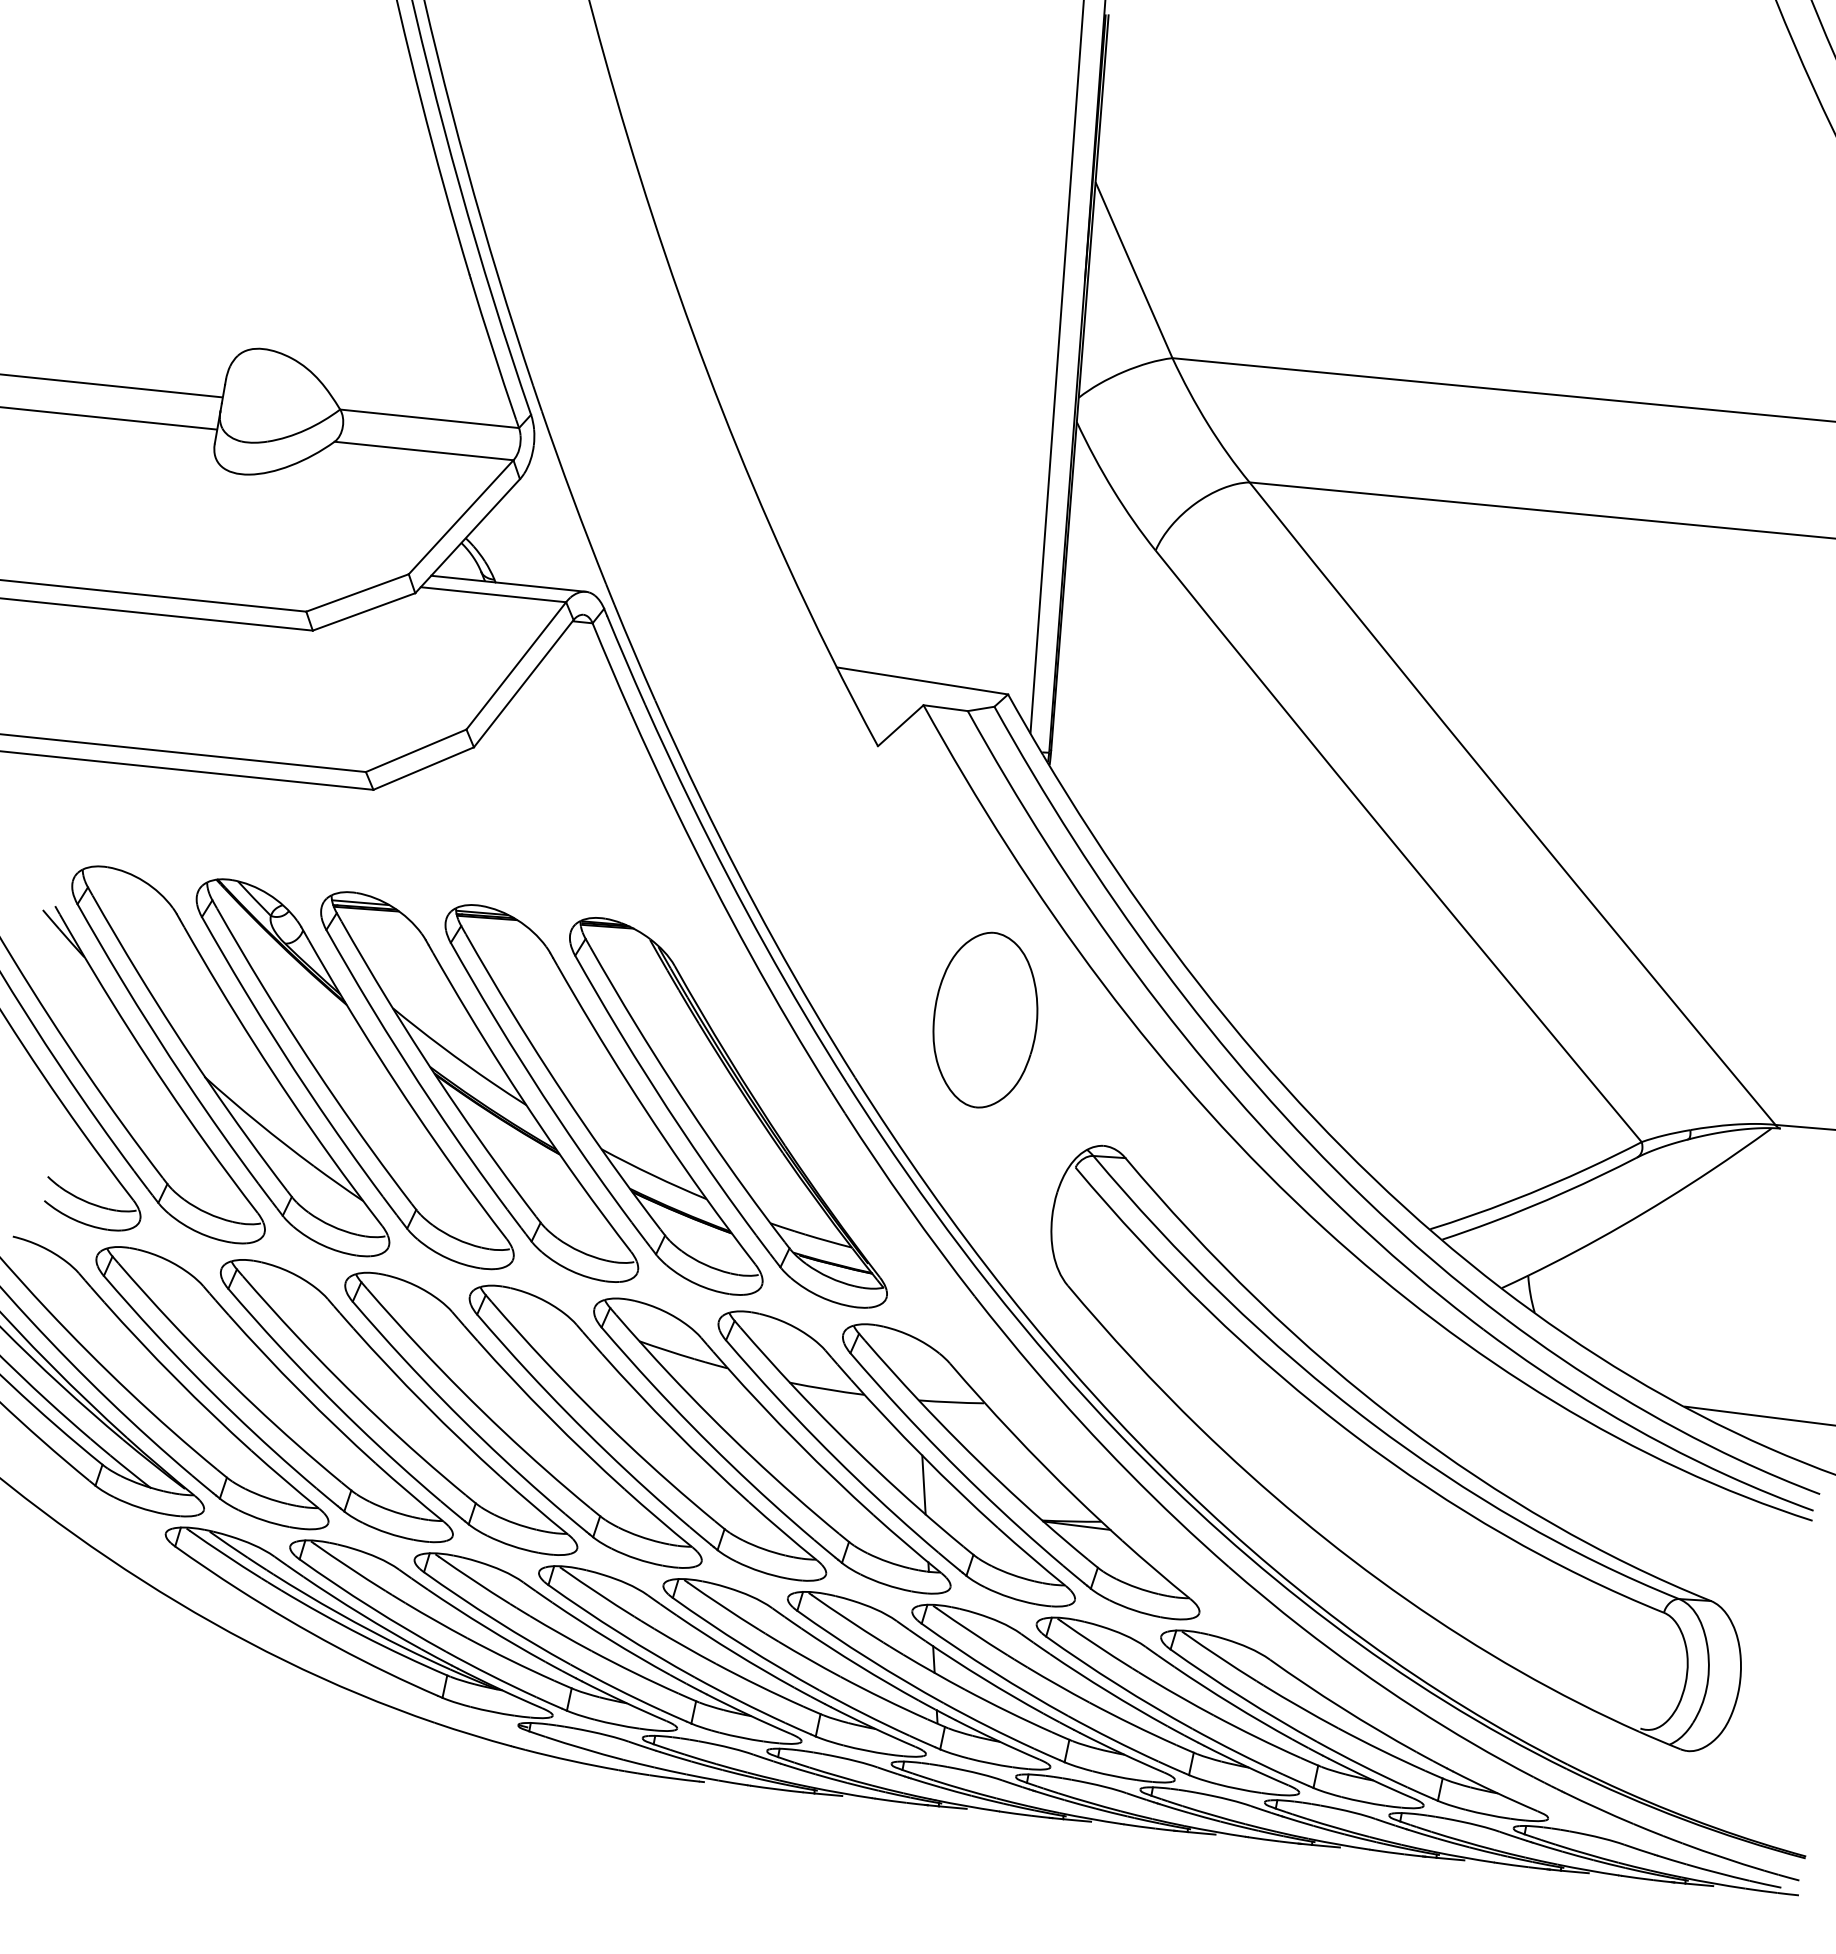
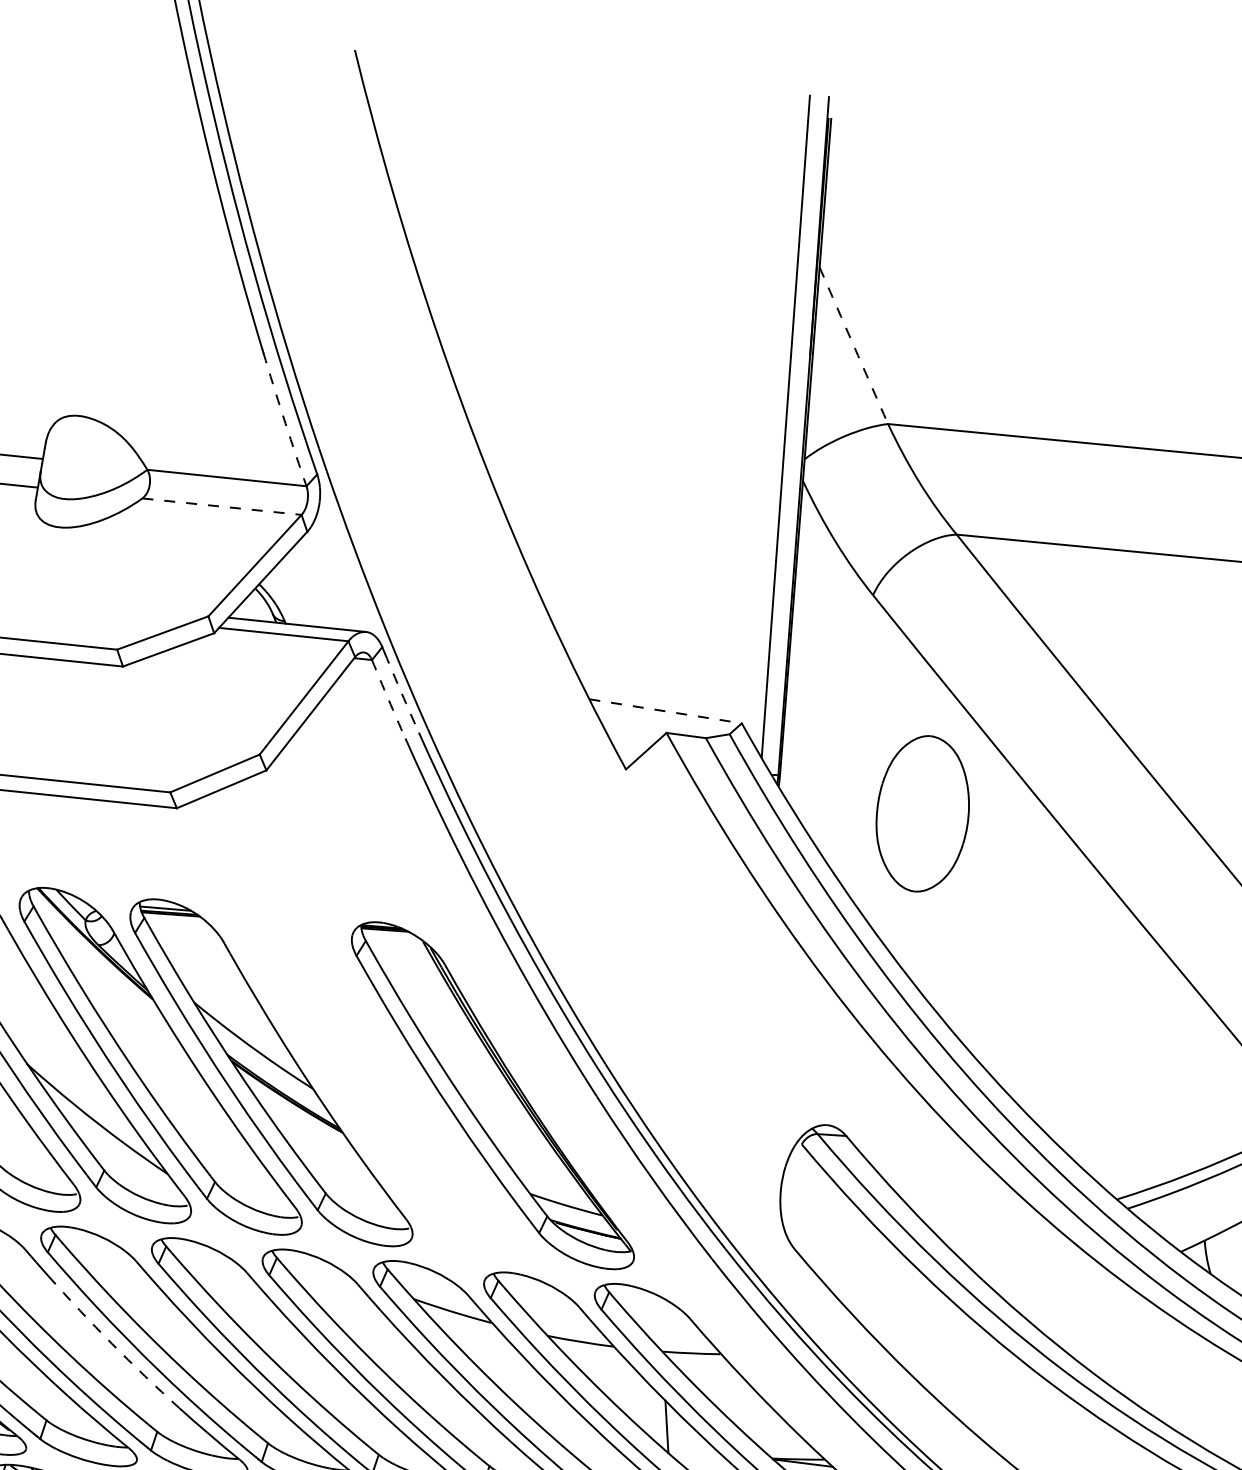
arc: (1133, 270) -> (853, 346), solid -> dashed
arc: (492, 349) -> (282, 416), solid -> dashed
line: (424, 451) -> (222, 507), solid -> dashed
arc: (625, 660) -> (401, 693), solid -> dashed
arc: (611, 667) -> (388, 699), solid -> dashed
line: (922, 680) -> (665, 710), solid -> dashed
part: (985, 1019) -> (922, 813), moved
part: (603, 1099) -> (381, 1083), removed
arc: (300, 1391) -> (112, 1343), solid -> dashed

